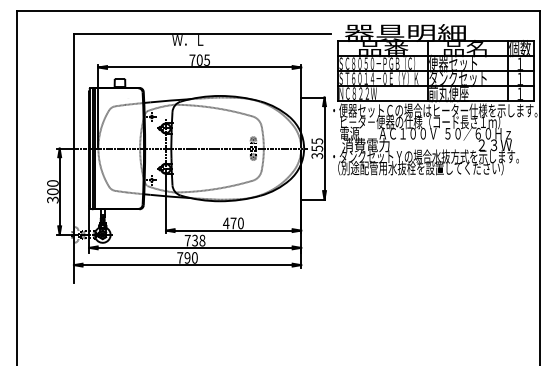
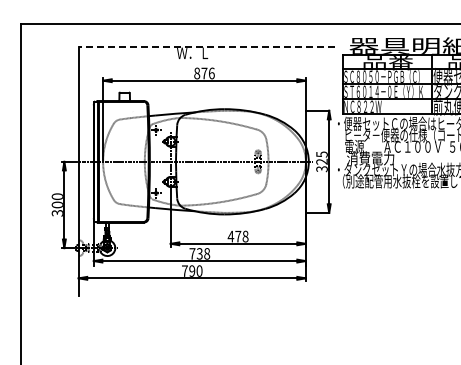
line: (201, 33) -> (206, 46), solid -> dashed
text: (199, 59) -> (204, 72), 705 -> 876
text: (317, 148) -> (322, 161), 355 -> 325
text: (240, 223) -> (245, 236), 470 -> 478

